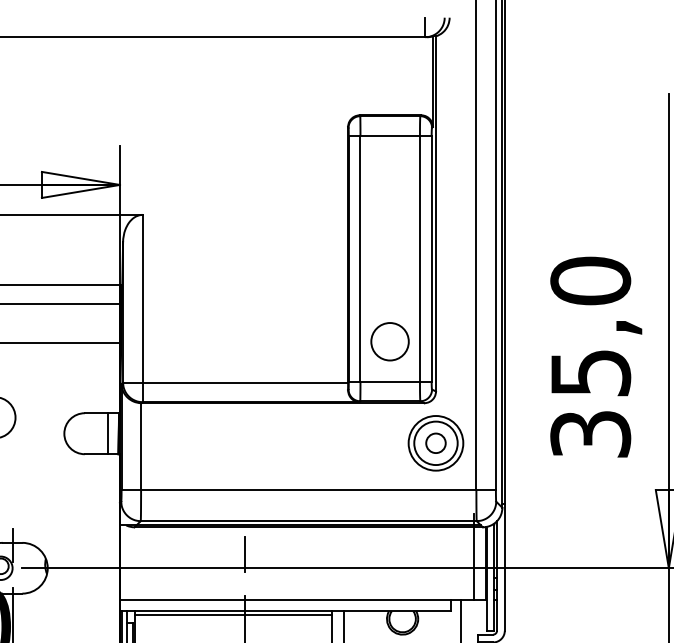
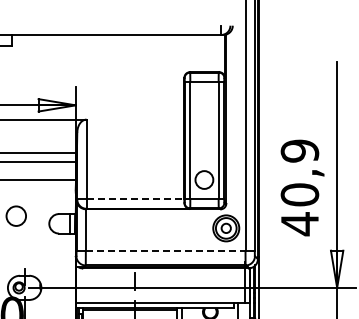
text: (589, 357) -> (299, 187), 35,0 -> 40,9
line: (245, 382) -> (135, 199), solid -> dashed
line: (308, 489) -> (165, 250), solid -> dashed

